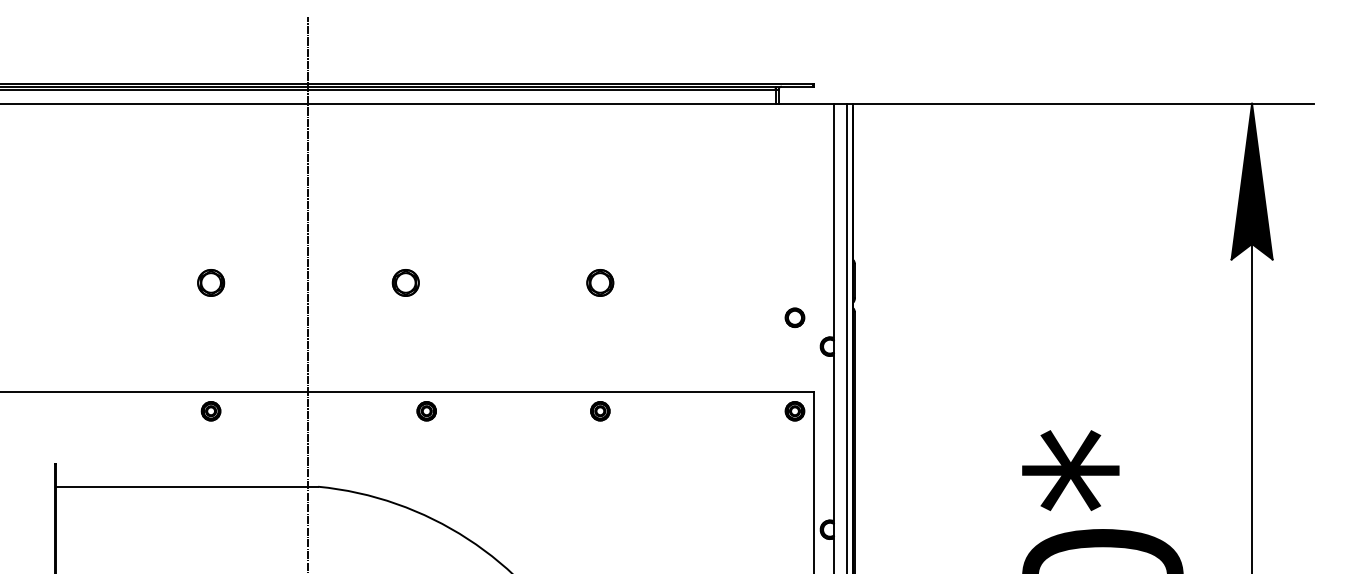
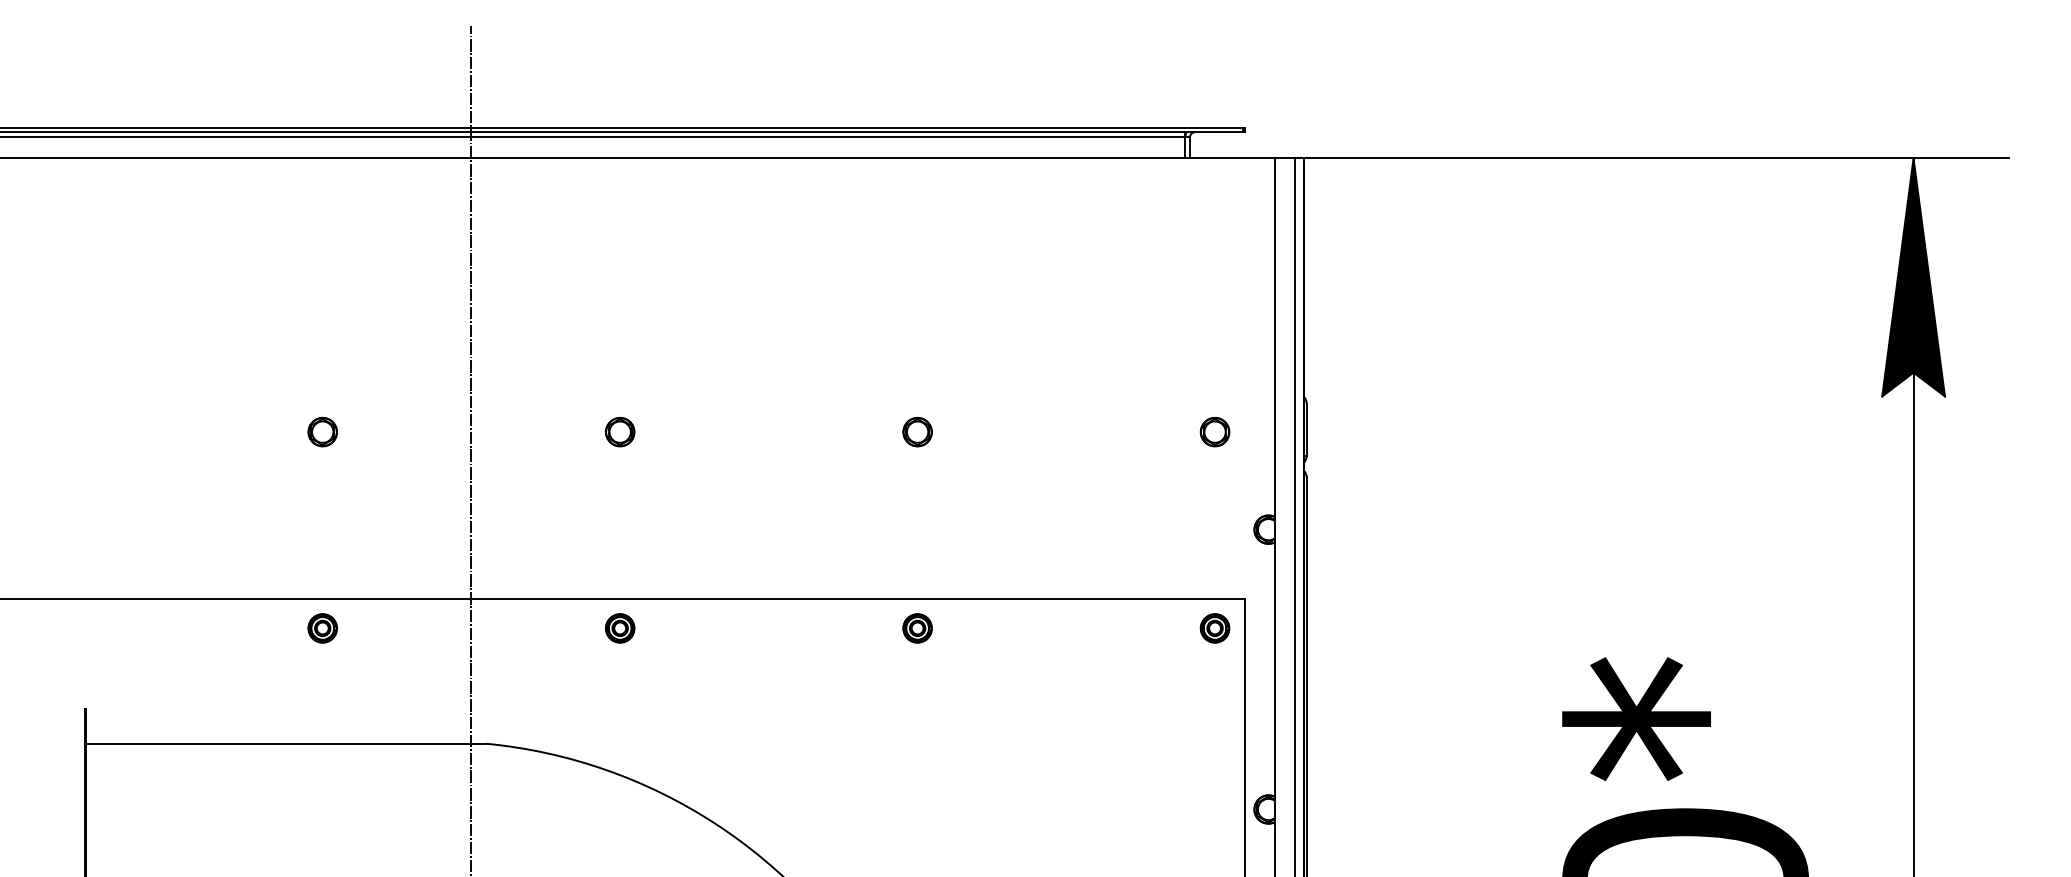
part: (210, 282) -> (321, 431), size x0.71
part: (405, 282) -> (619, 431), size x0.71
part: (600, 282) -> (917, 431), size x0.71
part: (794, 317) -> (1214, 431), moved
part: (426, 411) -> (619, 628), moved

